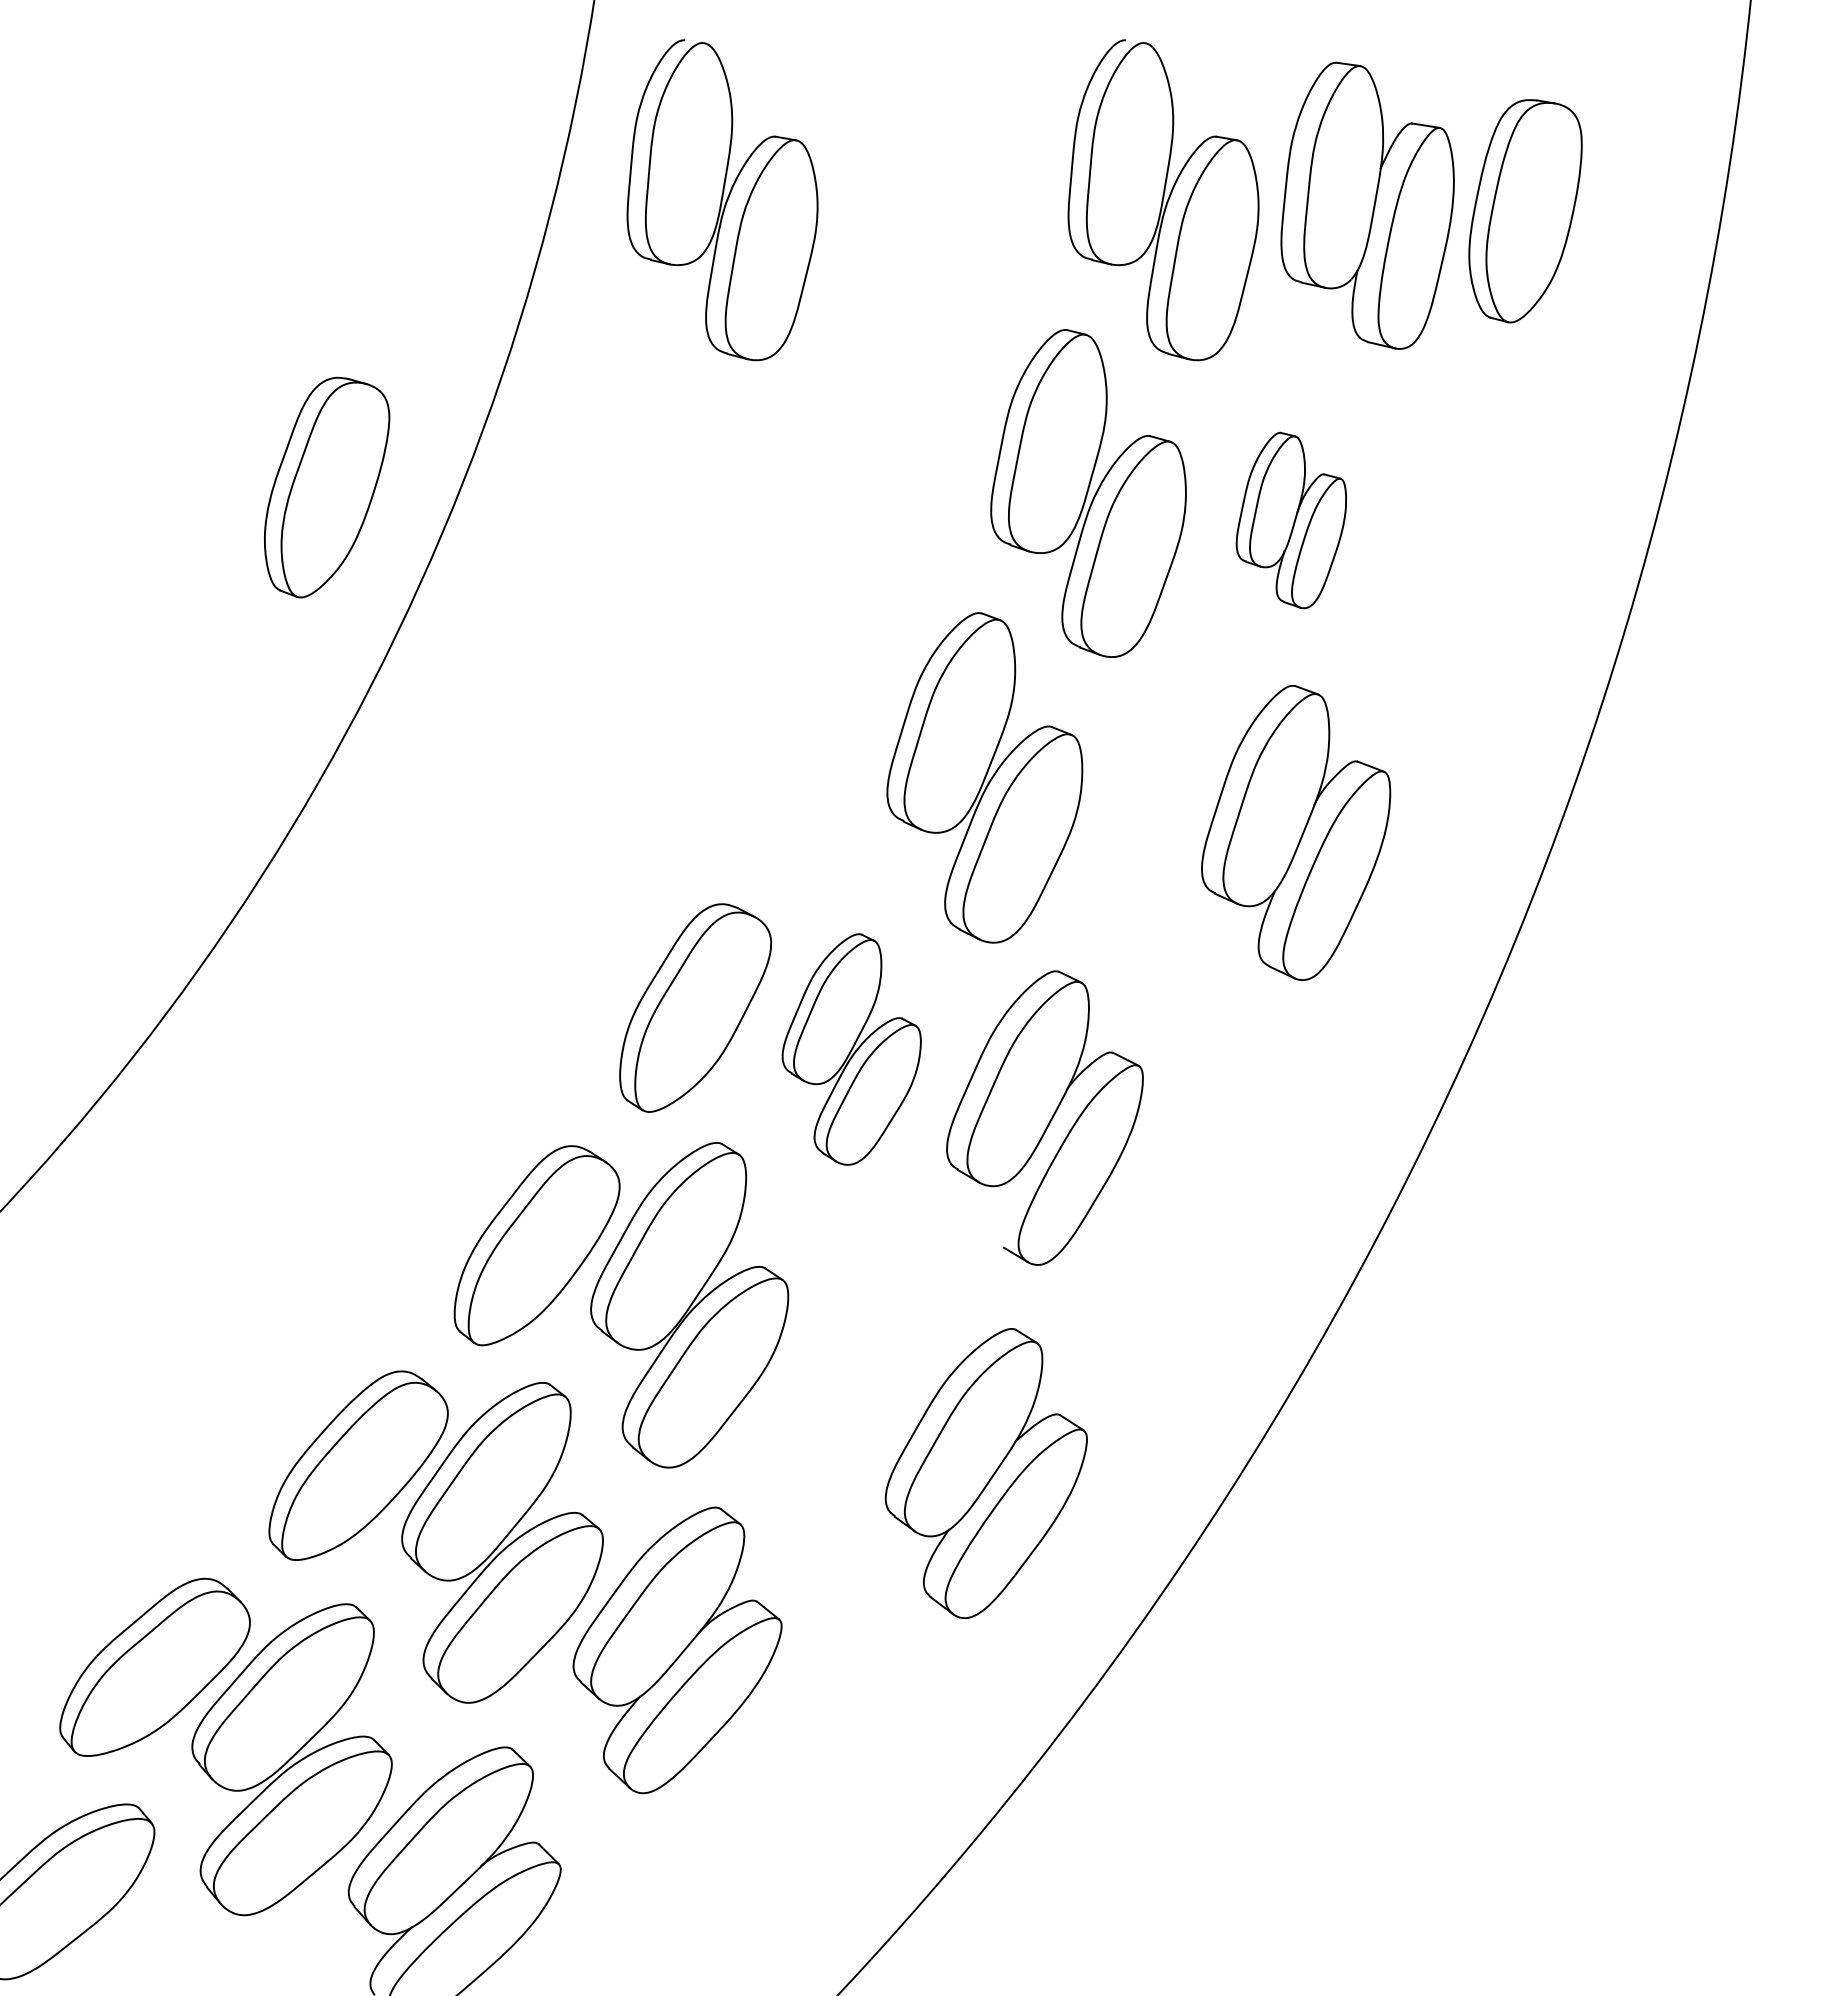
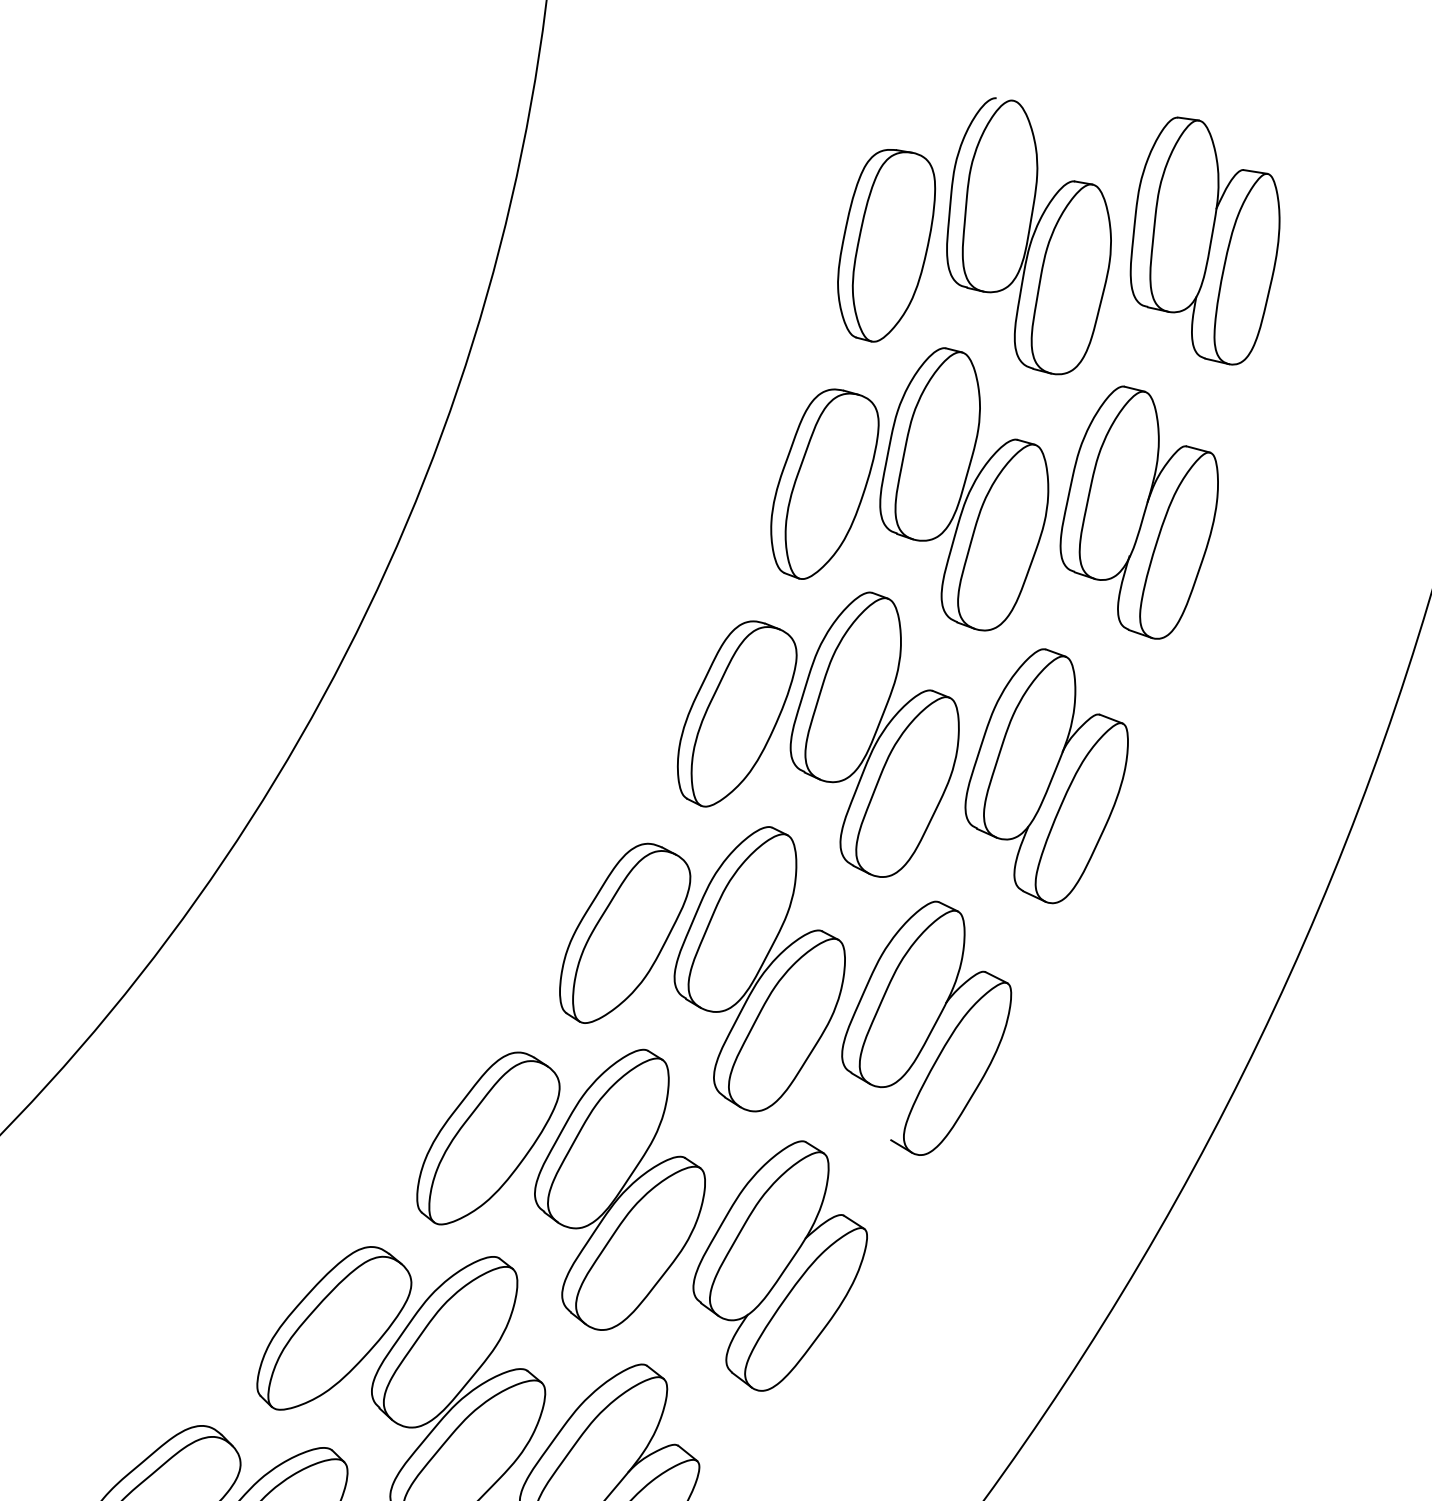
part: (722, 200) -> (648, 236), removed
part: (1525, 211) -> (886, 245), moved
part: (327, 487) -> (825, 484), moved
part: (1291, 520) -> (1139, 512), size x1.67
part: (825, 753) -> (737, 713), added
part: (1296, 832) -> (1047, 775), moved
part: (851, 1049) -> (759, 969), size x1.43
part: (985, 1473) -> (779, 1266), moved

